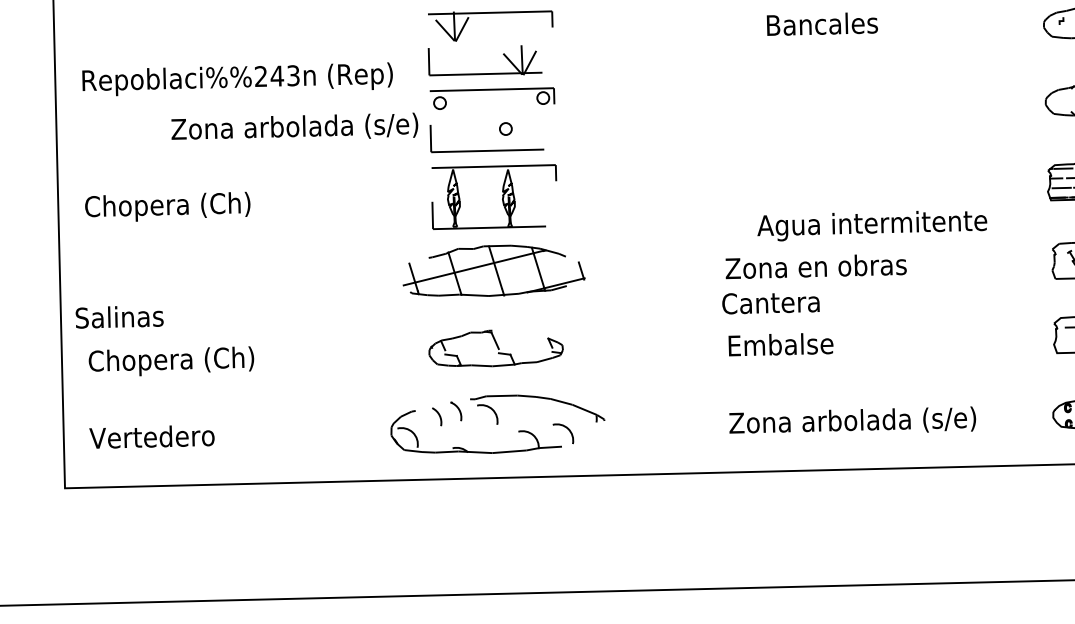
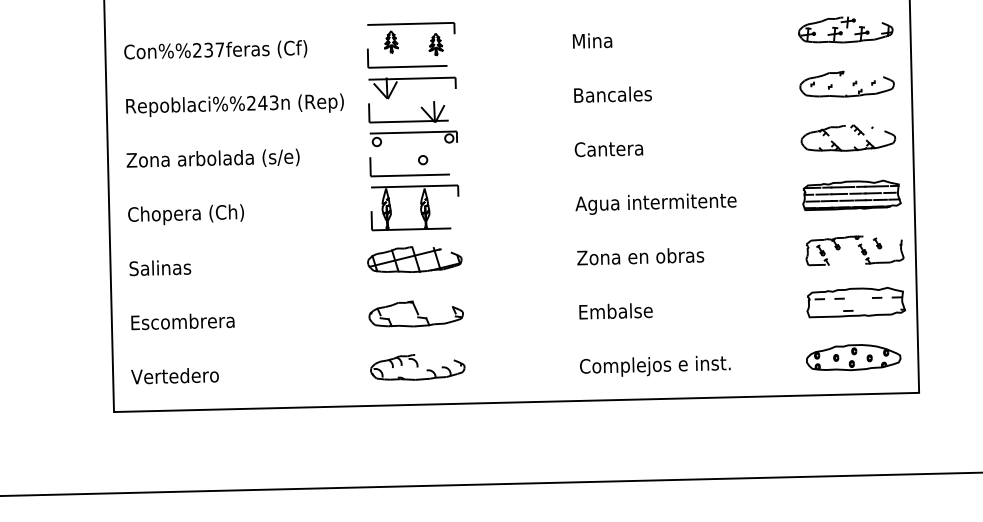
text: (821, 24) -> (612, 94), moved
text: (236, 78) -> (234, 104), moved
text: (293, 125) -> (212, 157), moved
text: (871, 225) -> (655, 203), moved
part: (493, 270) -> (414, 259), size x0.71
text: (770, 303) -> (608, 149), moved
text: (119, 317) -> (160, 268), moved
text: (171, 360) -> (188, 322), Chopera (Ch) -> Escombrera
text: (851, 421) -> (665, 365), Zona arbolada (s/e) -> Complejos e inst.
part: (497, 424) -> (417, 367), size x0.62

